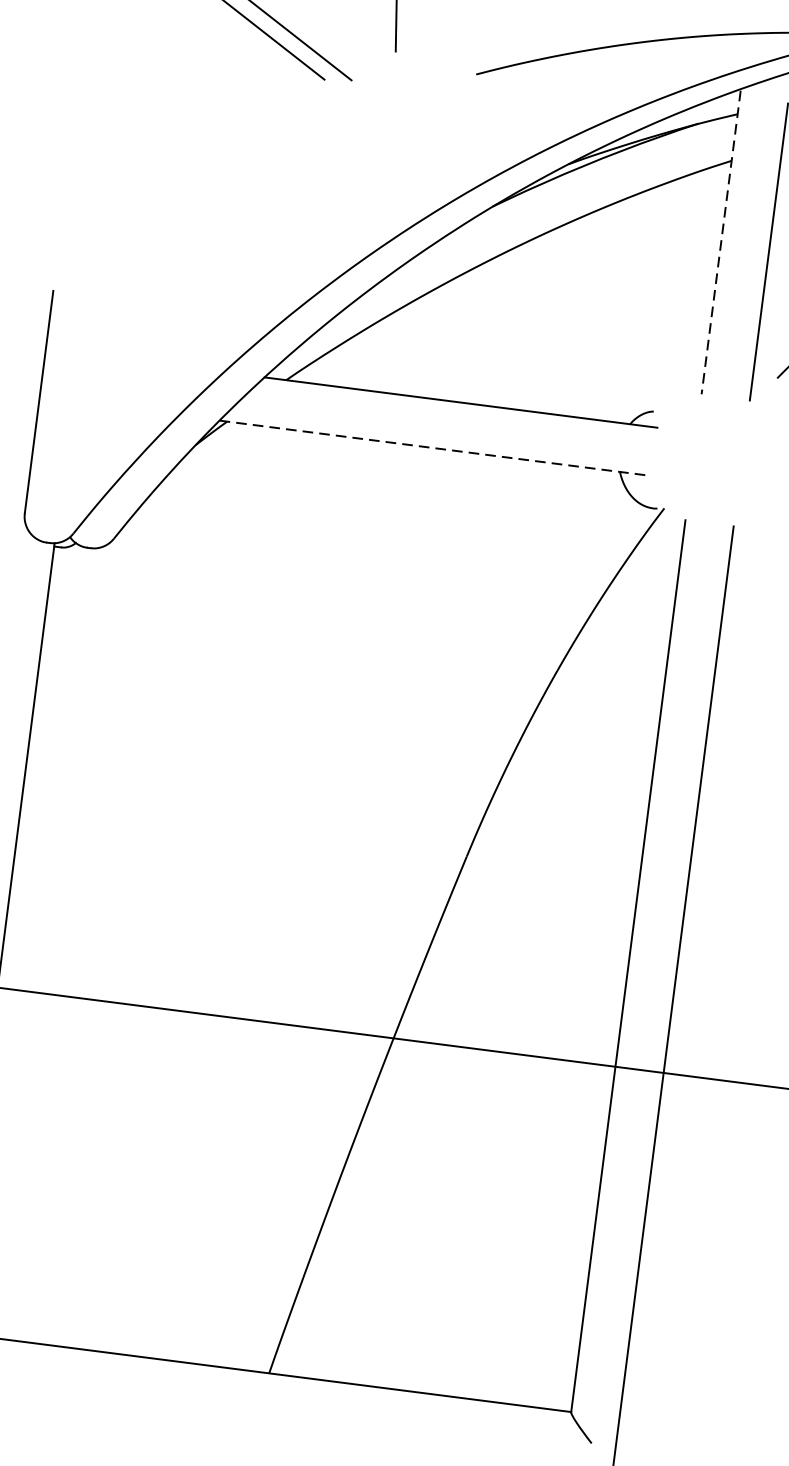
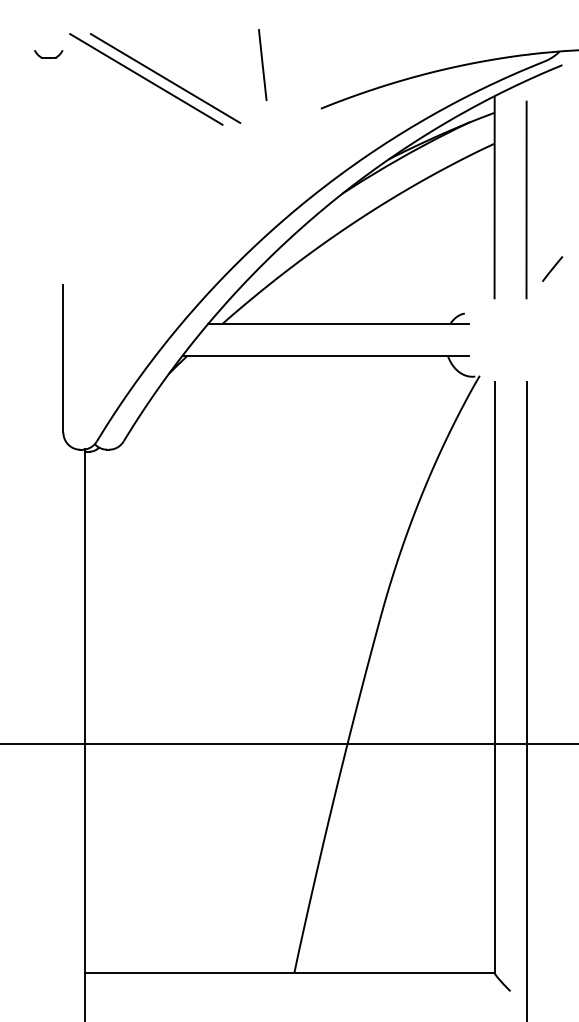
line: (721, 242) -> (494, 197), dashed -> solid
line: (435, 447) -> (325, 355), dashed -> solid

